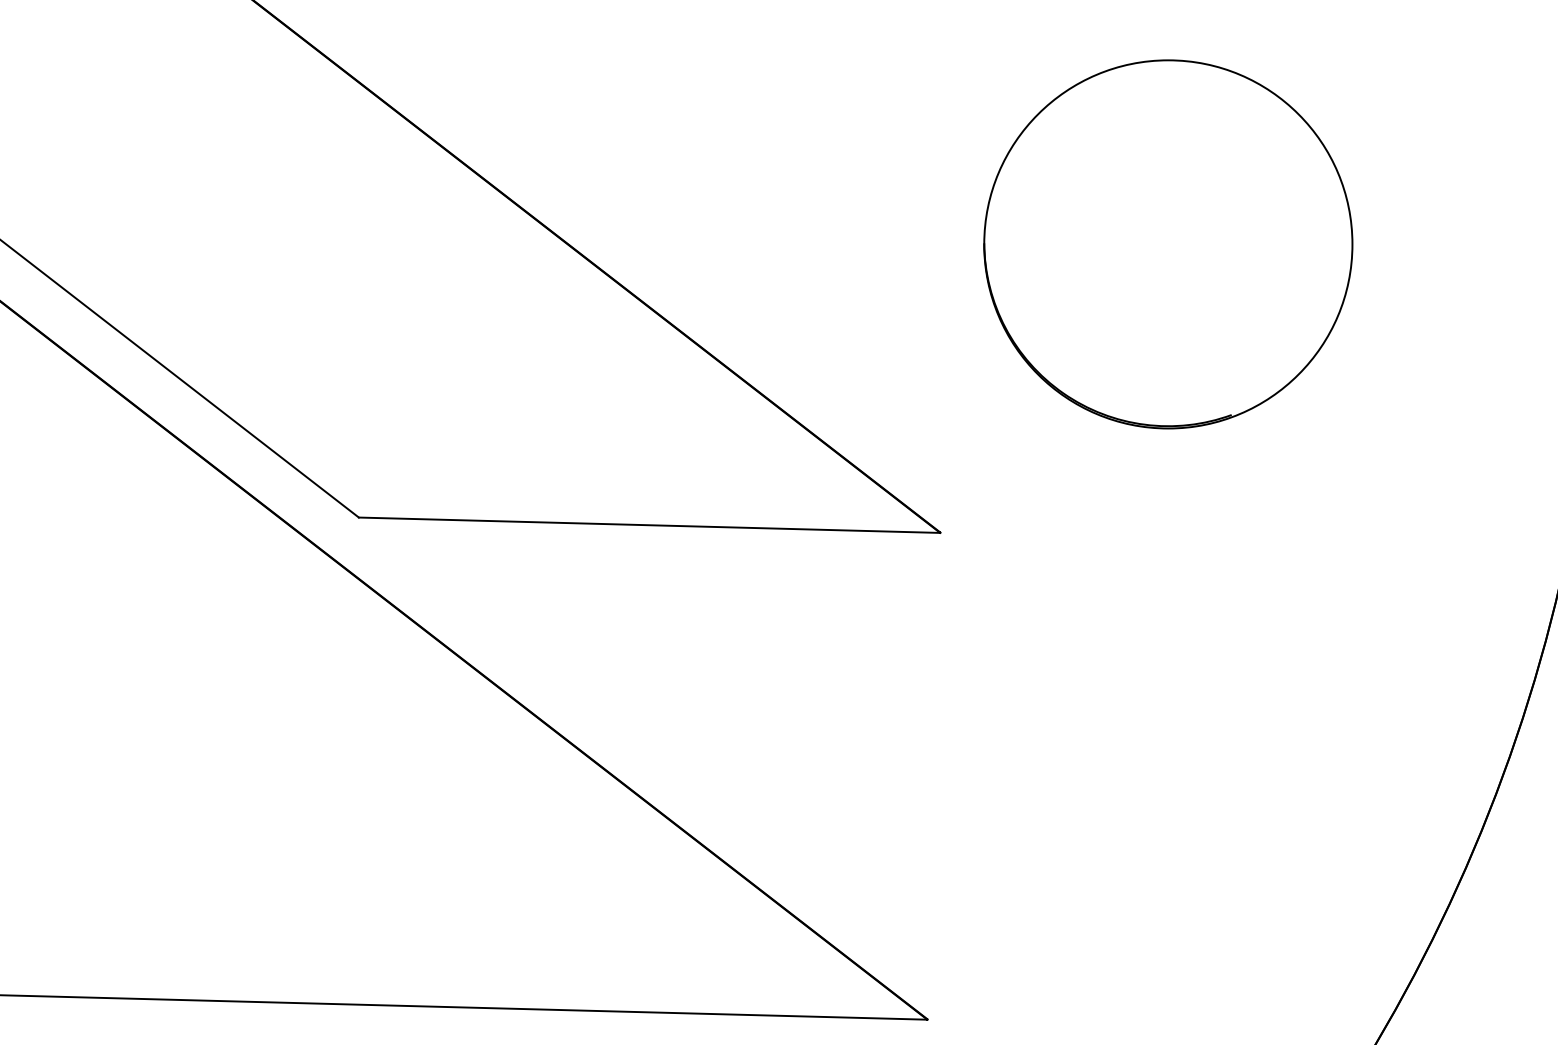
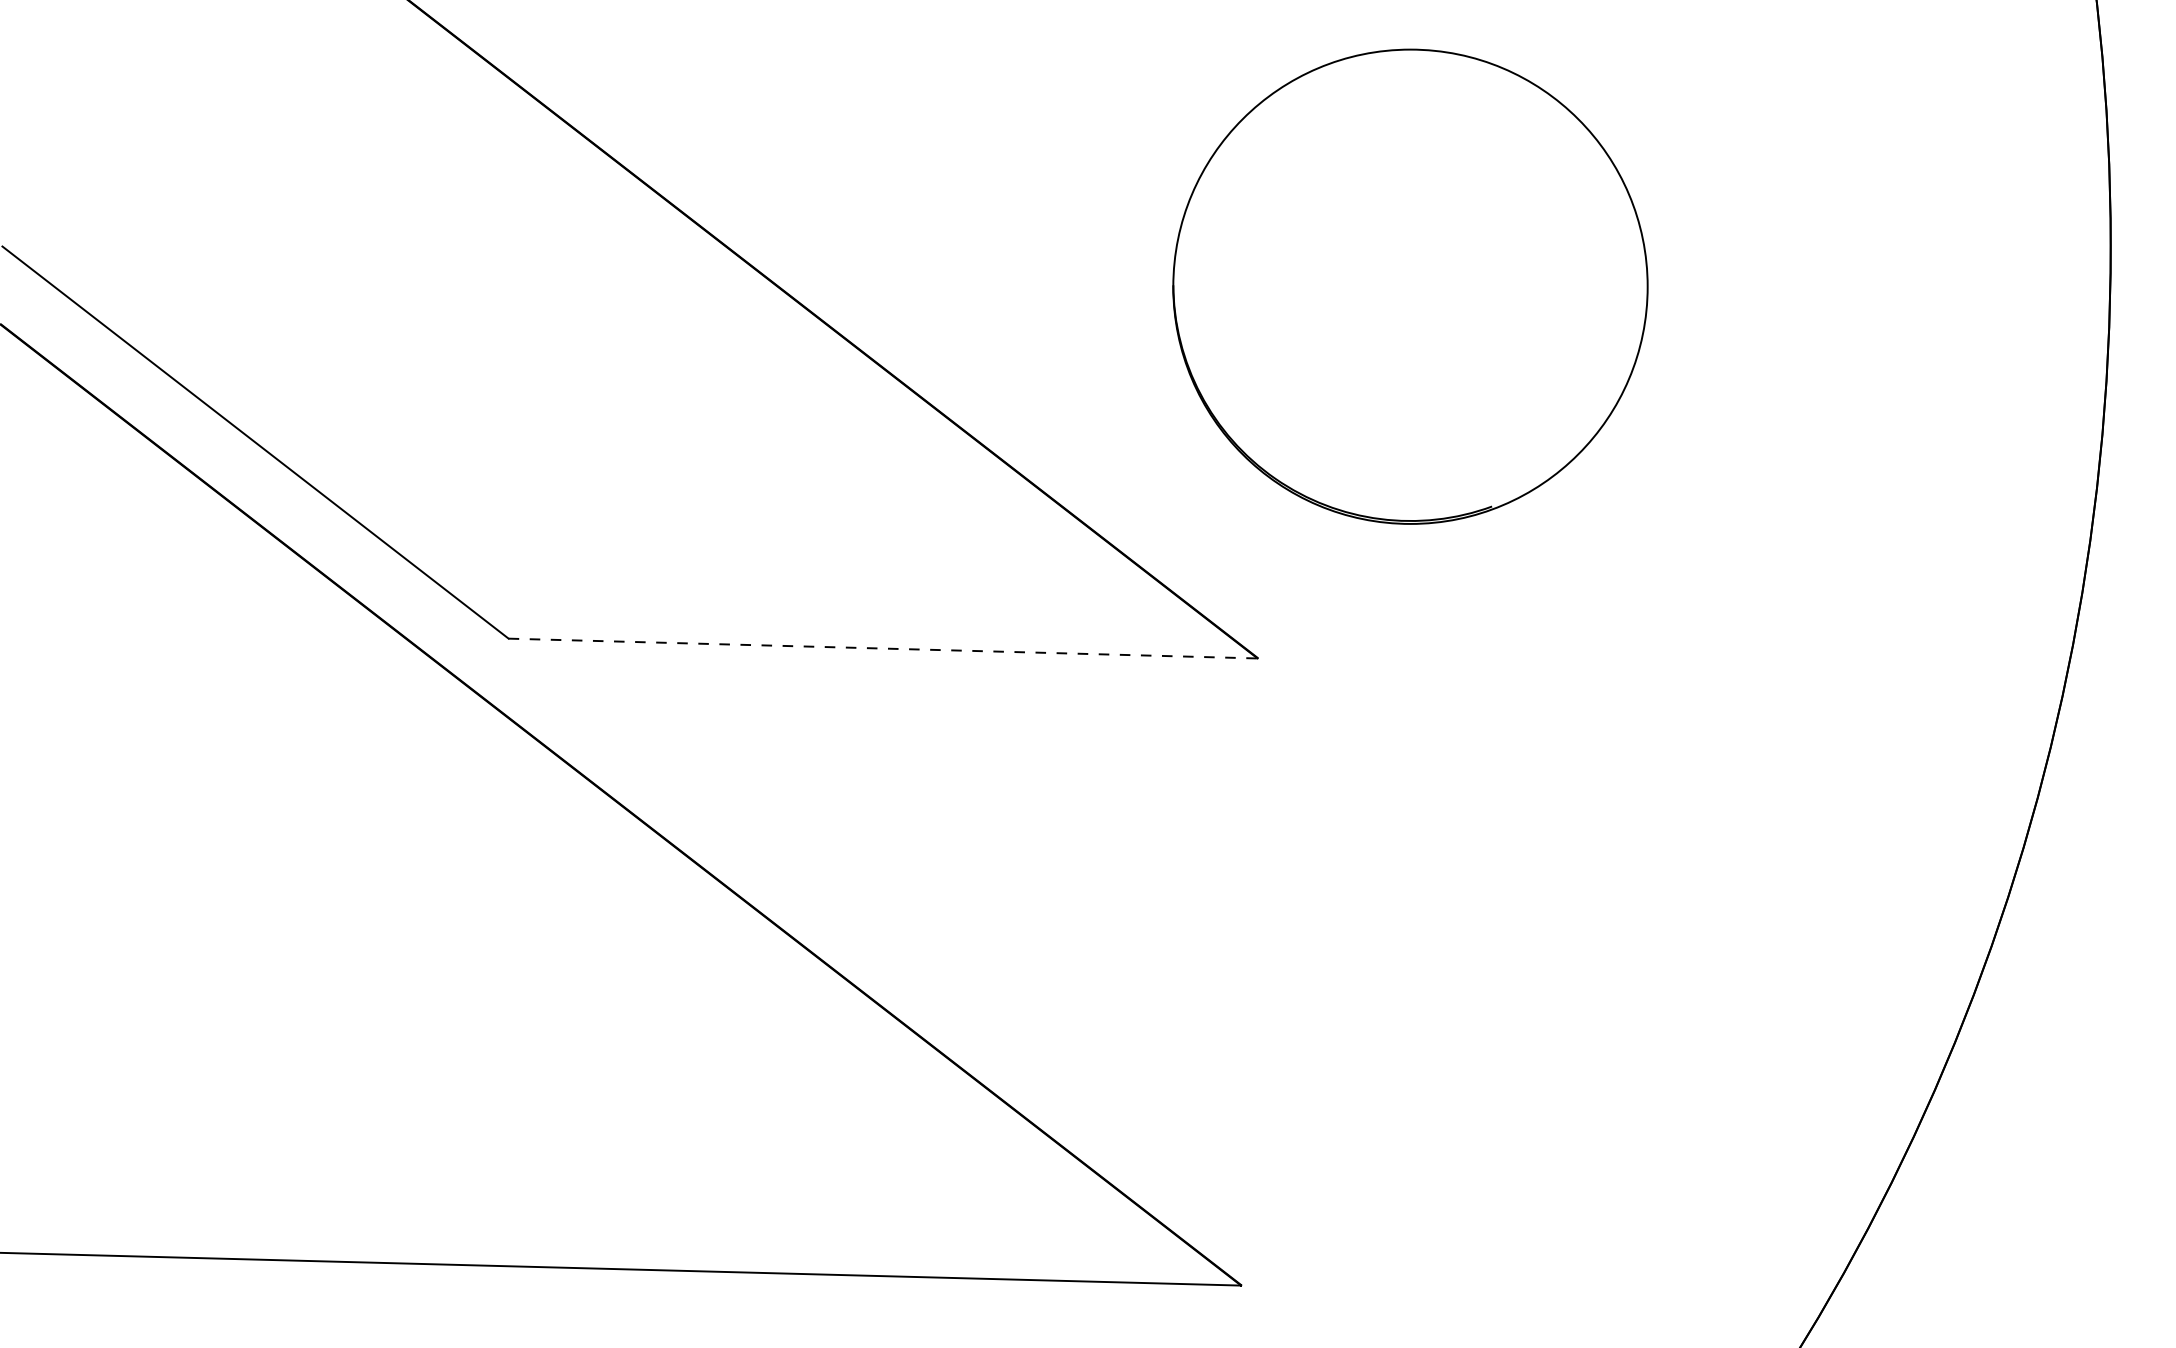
part: (1168, 244) -> (1410, 286), moved
line: (649, 525) -> (883, 648), solid -> dashed

